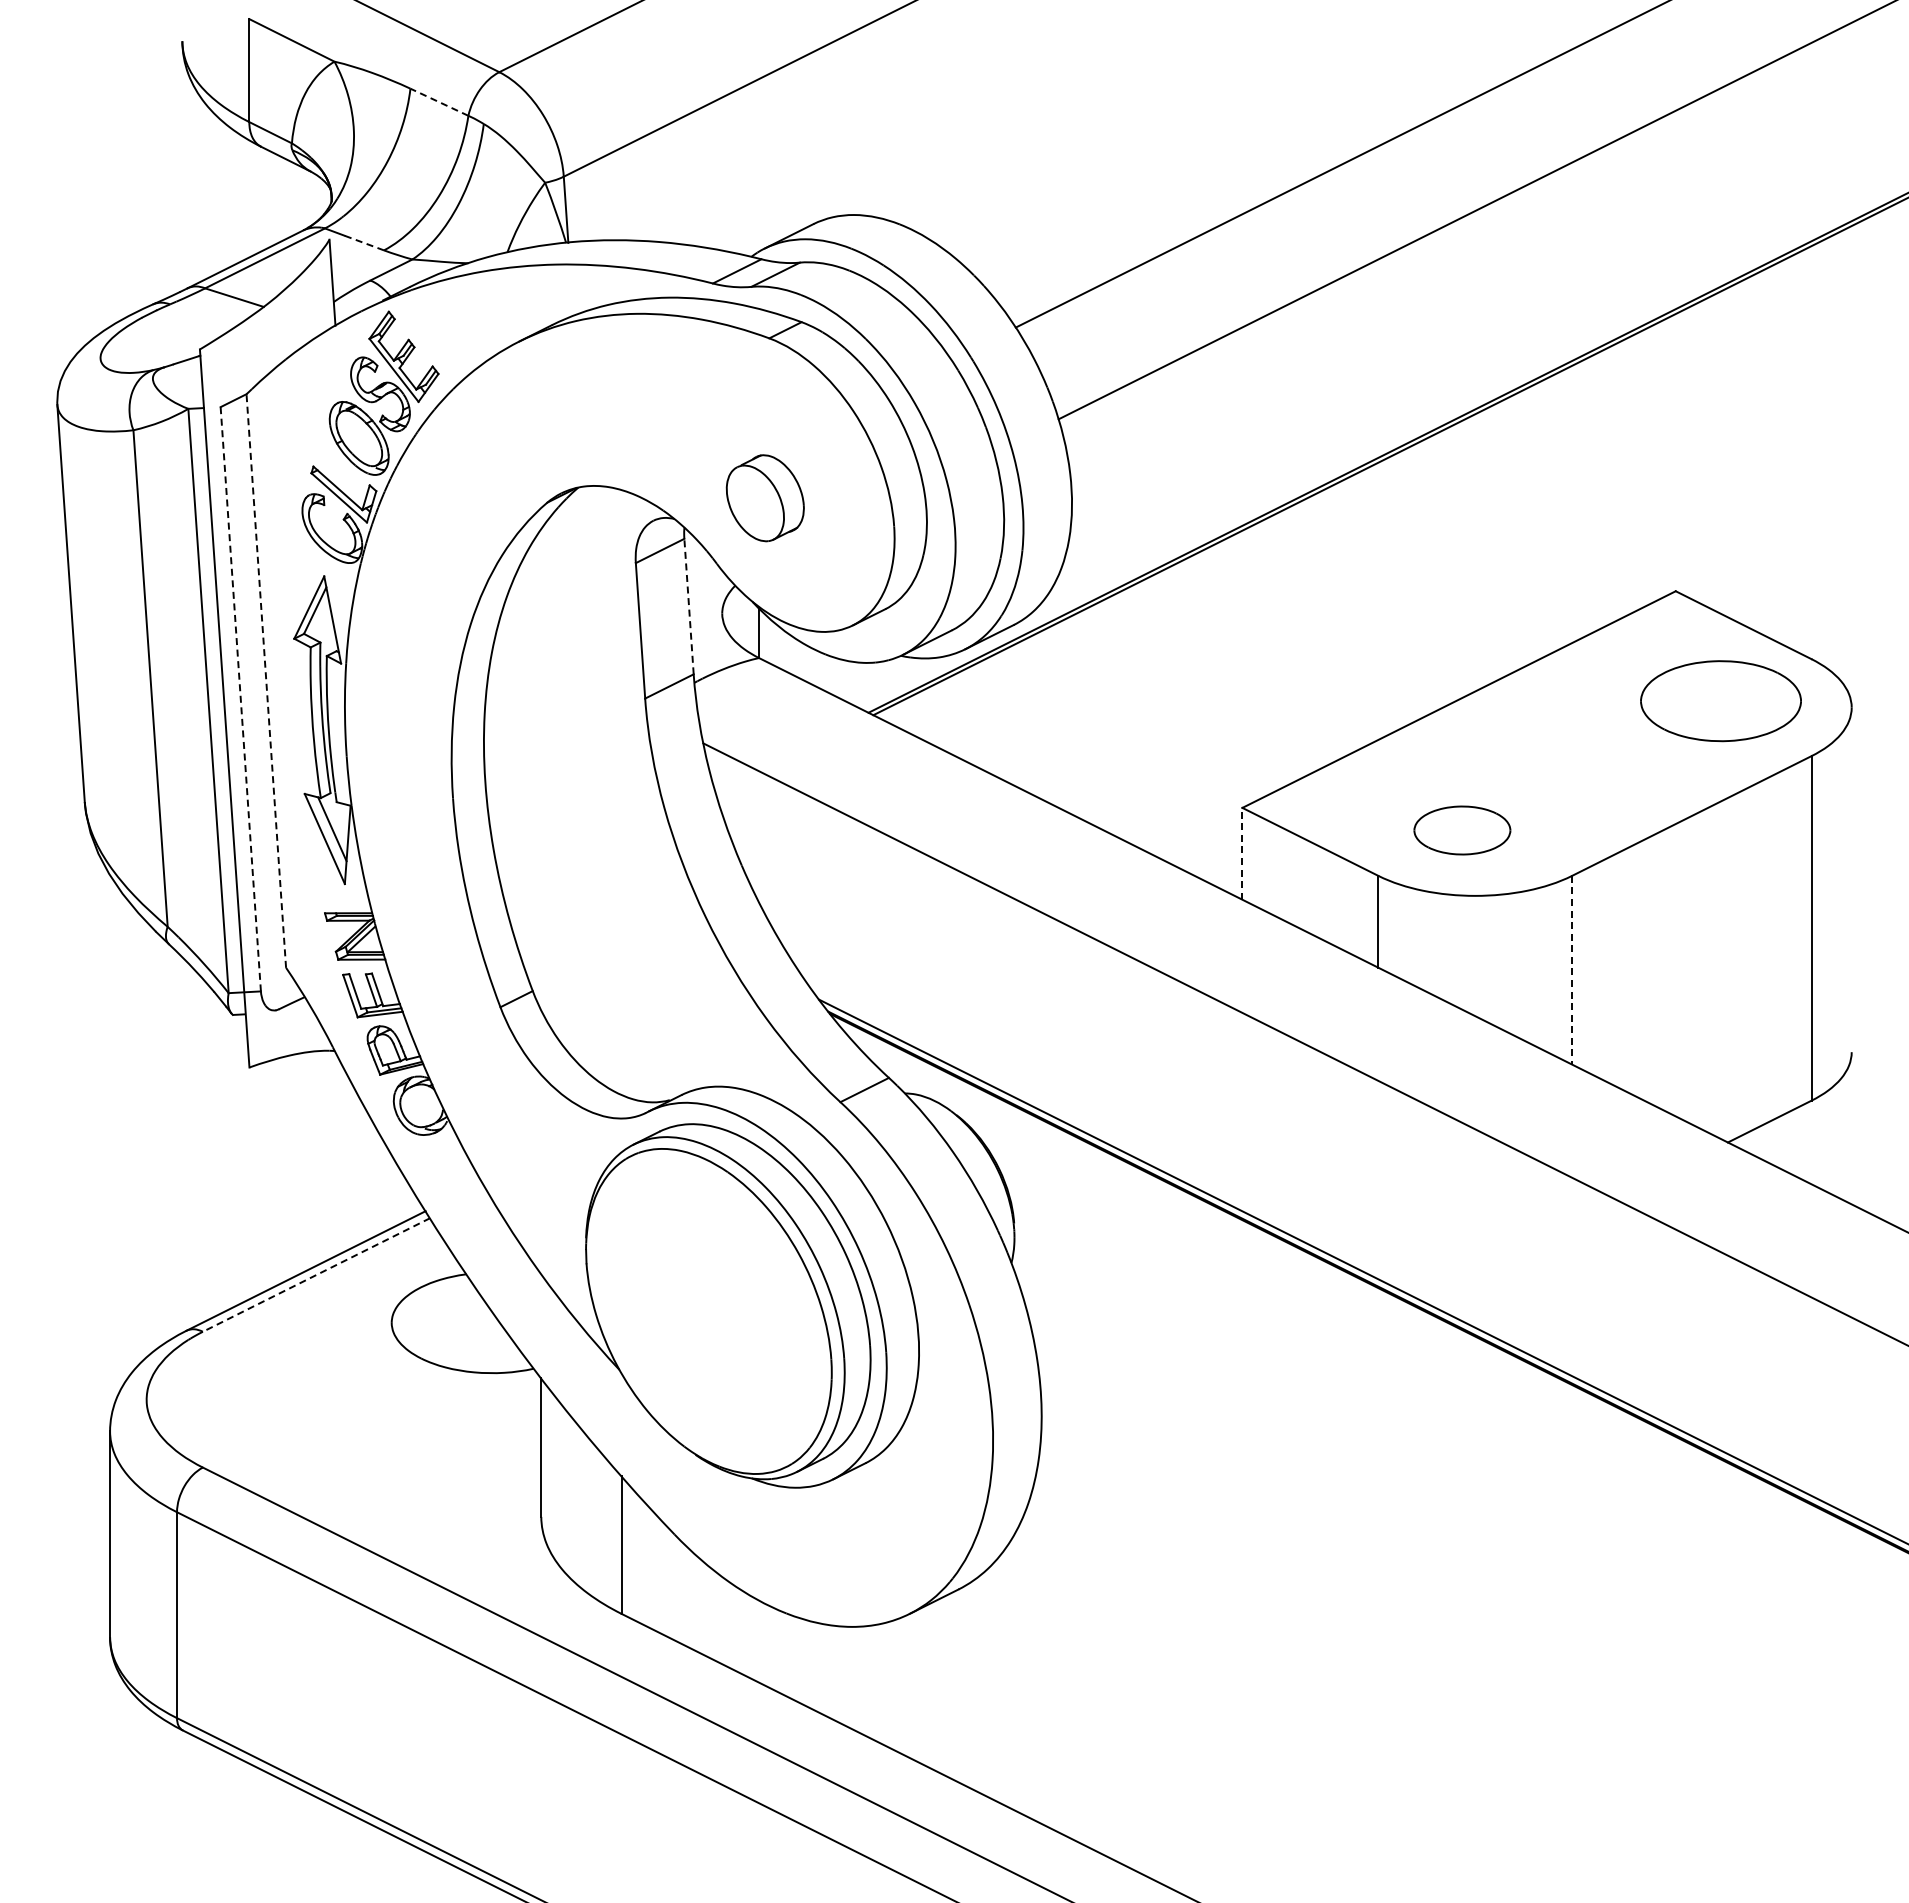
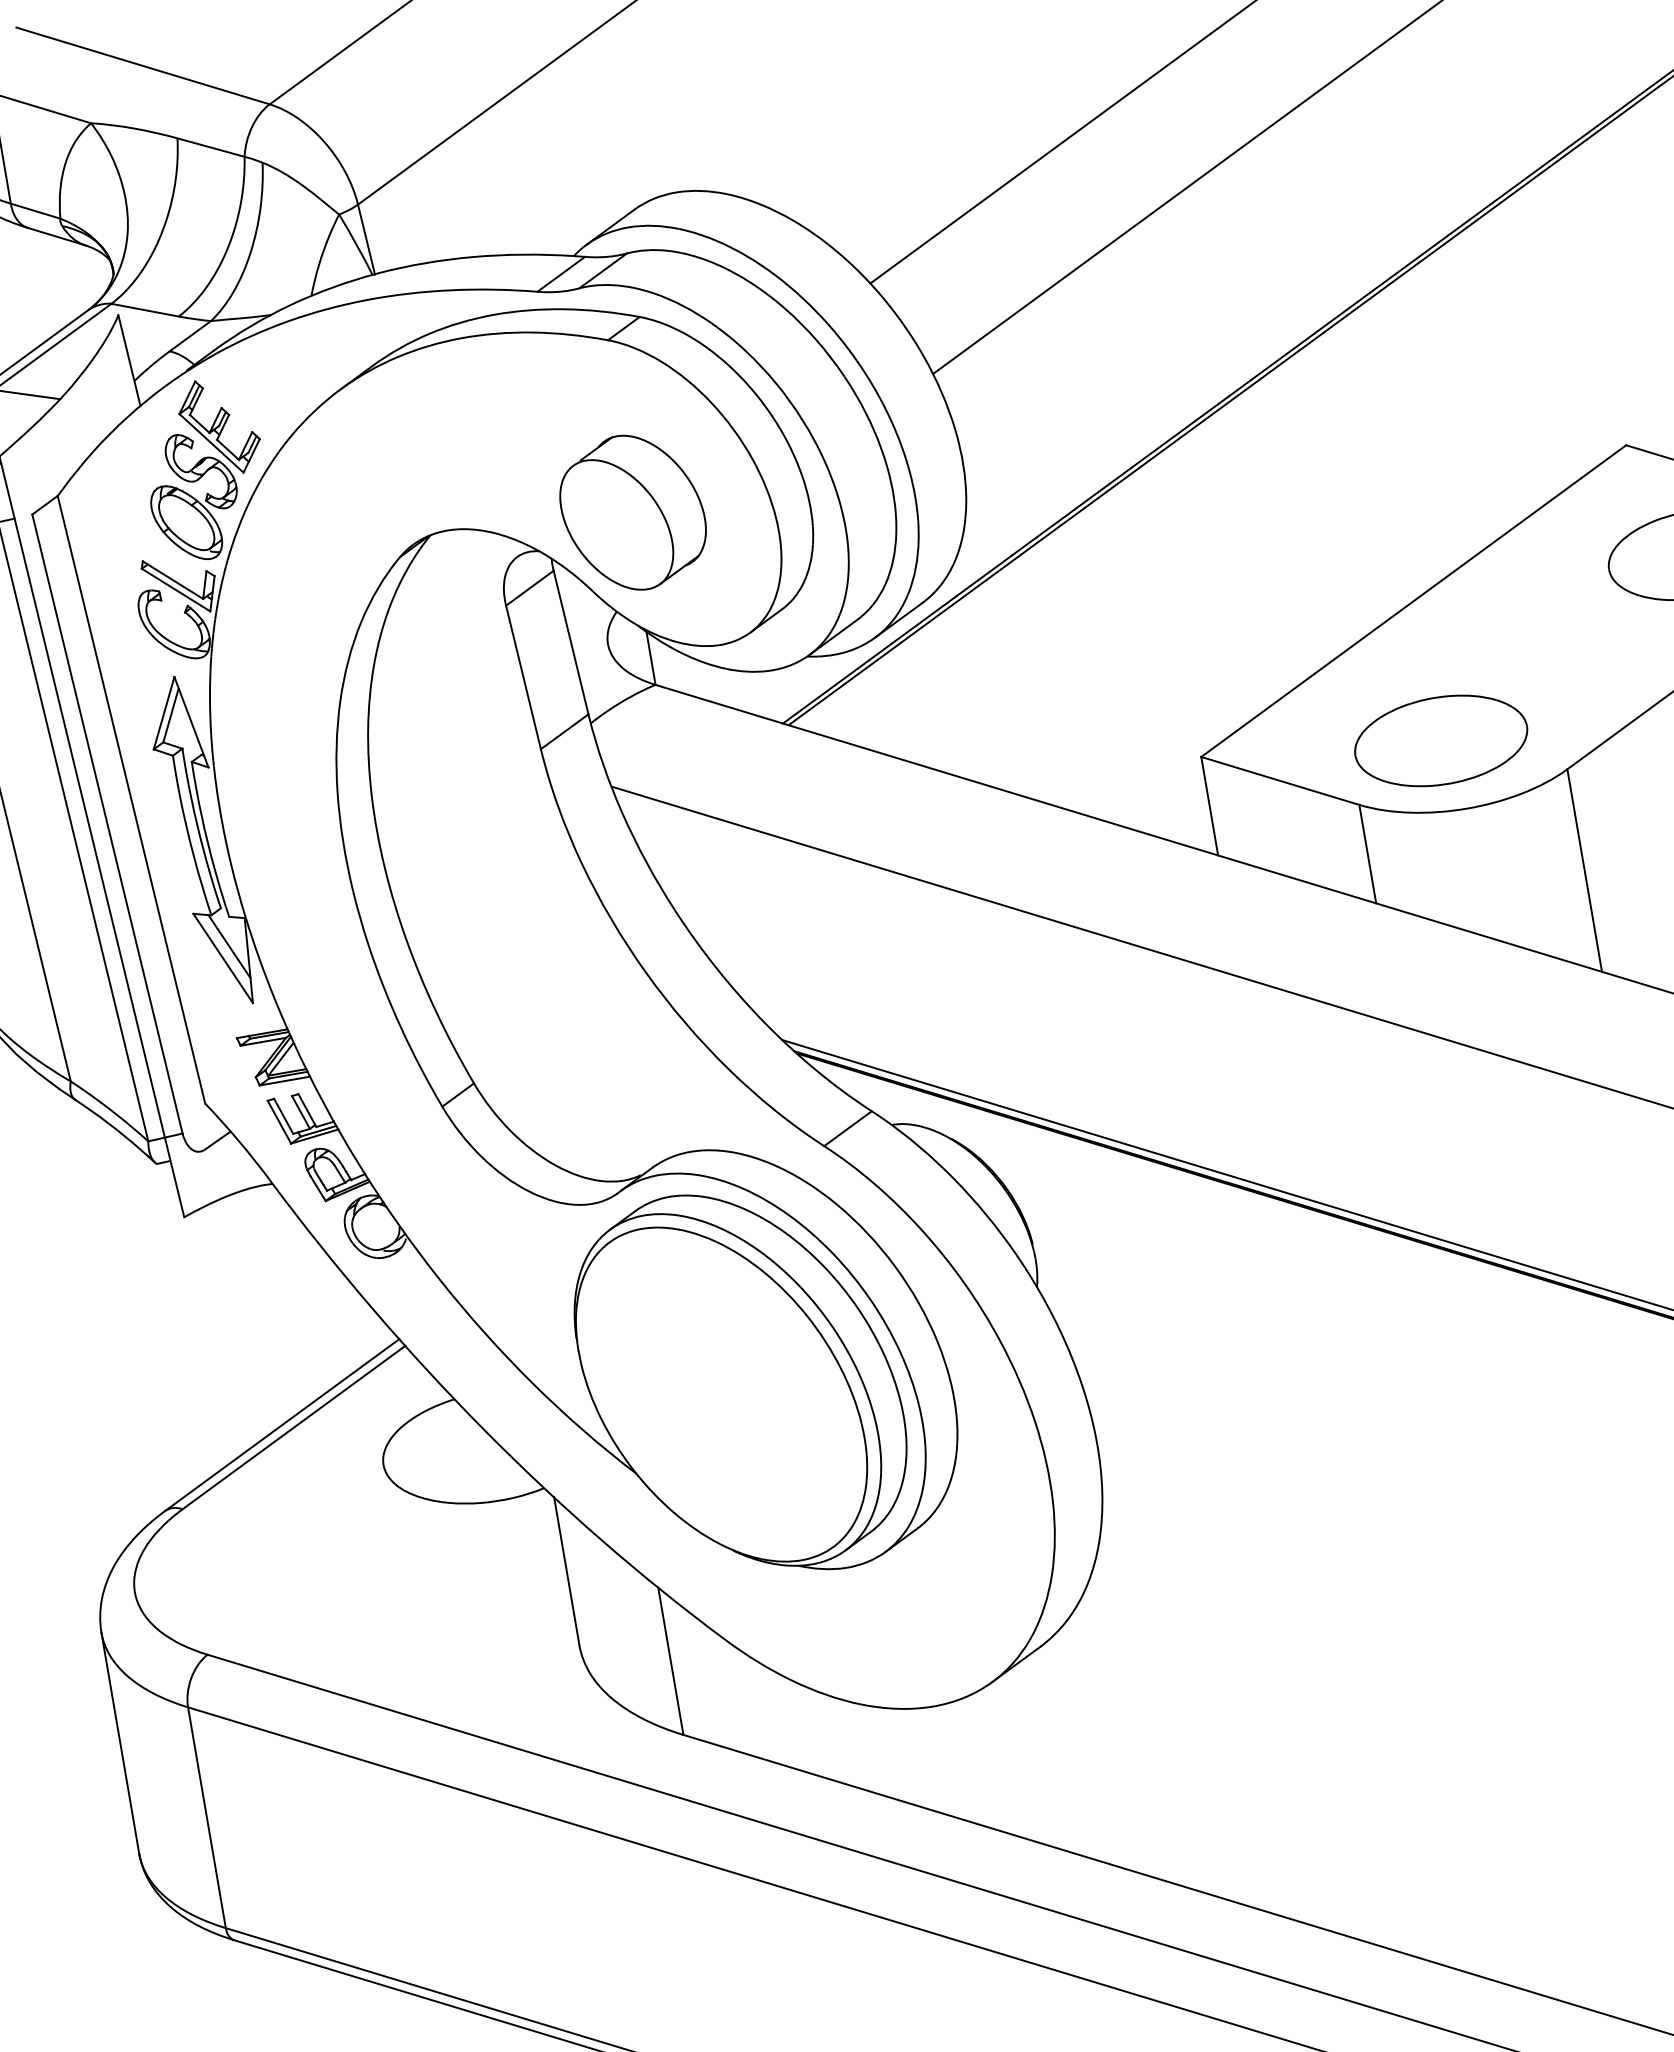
line: (439, 102) -> (211, 147), dashed -> solid
line: (363, 242) -> (155, 311), dashed -> solid
part: (765, 497) -> (633, 511), size x1.67
line: (689, 606) -> (571, 642), dashed -> solid
line: (266, 681) -> (131, 800), dashed -> solid
line: (240, 699) -> (107, 824), dashed -> solid
part: (1462, 830) -> (1441, 740), size x1.67
line: (1242, 853) -> (1209, 805), dashed -> solid
line: (1572, 970) -> (1584, 870), dashed -> solid
line: (316, 1274) -> (294, 1426), dashed -> solid

